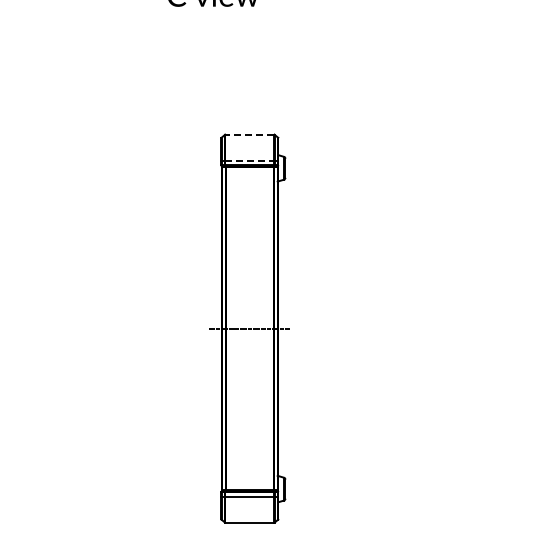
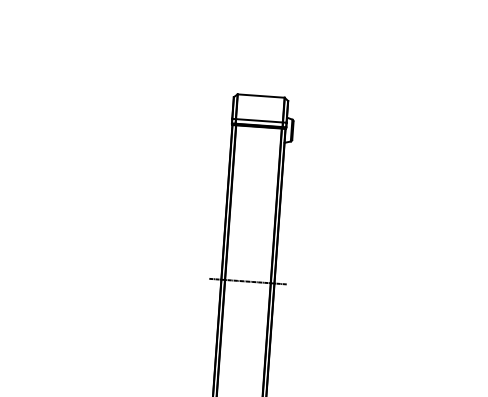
line: (249, 134) -> (260, 95), dashed -> solid
line: (250, 160) -> (260, 120), dashed -> solid

